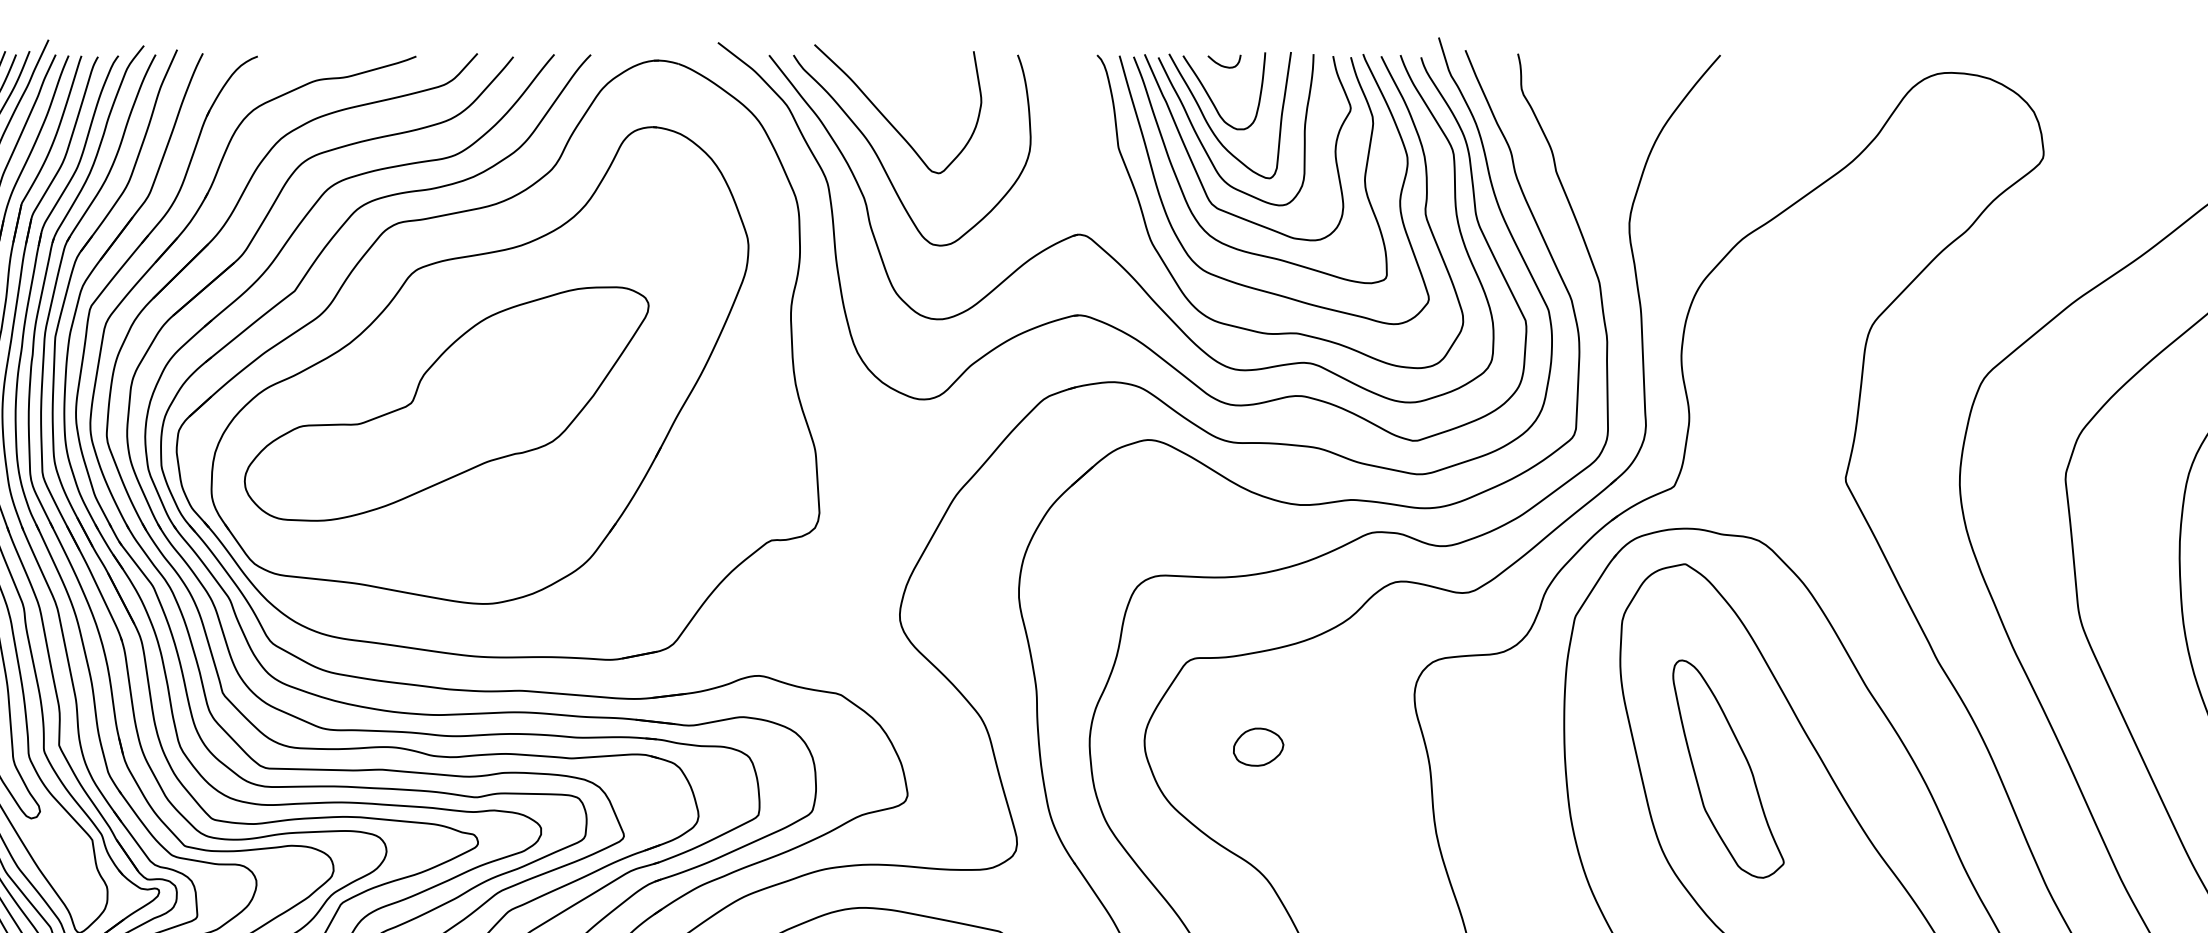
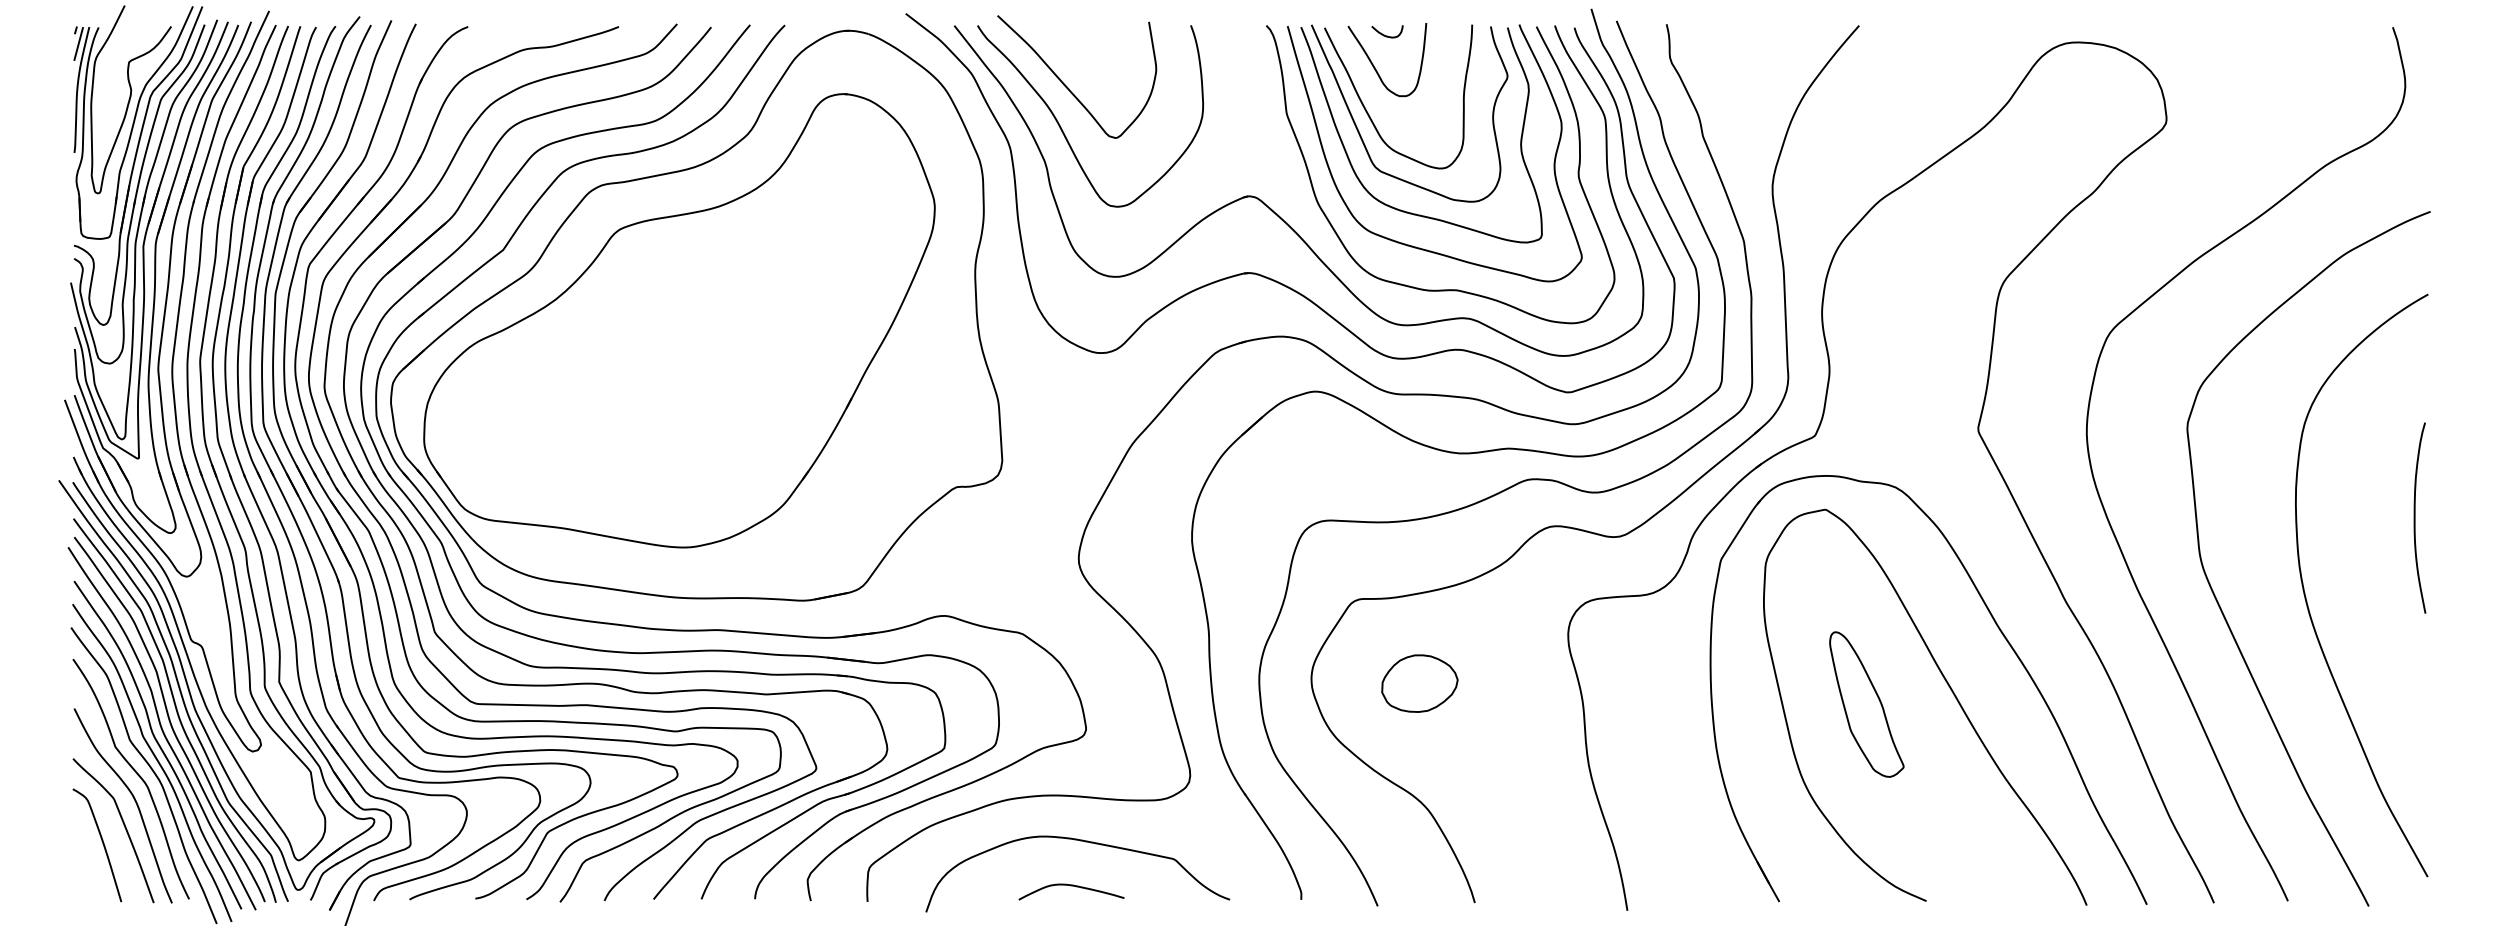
curve: (1210, 126) -> (1374, 93), removed
part: (446, 404) -> (647, 357), removed
part: (1258, 746) -> (1419, 683), size x1.6
part: (1728, 769) -> (1866, 704), size x0.7

